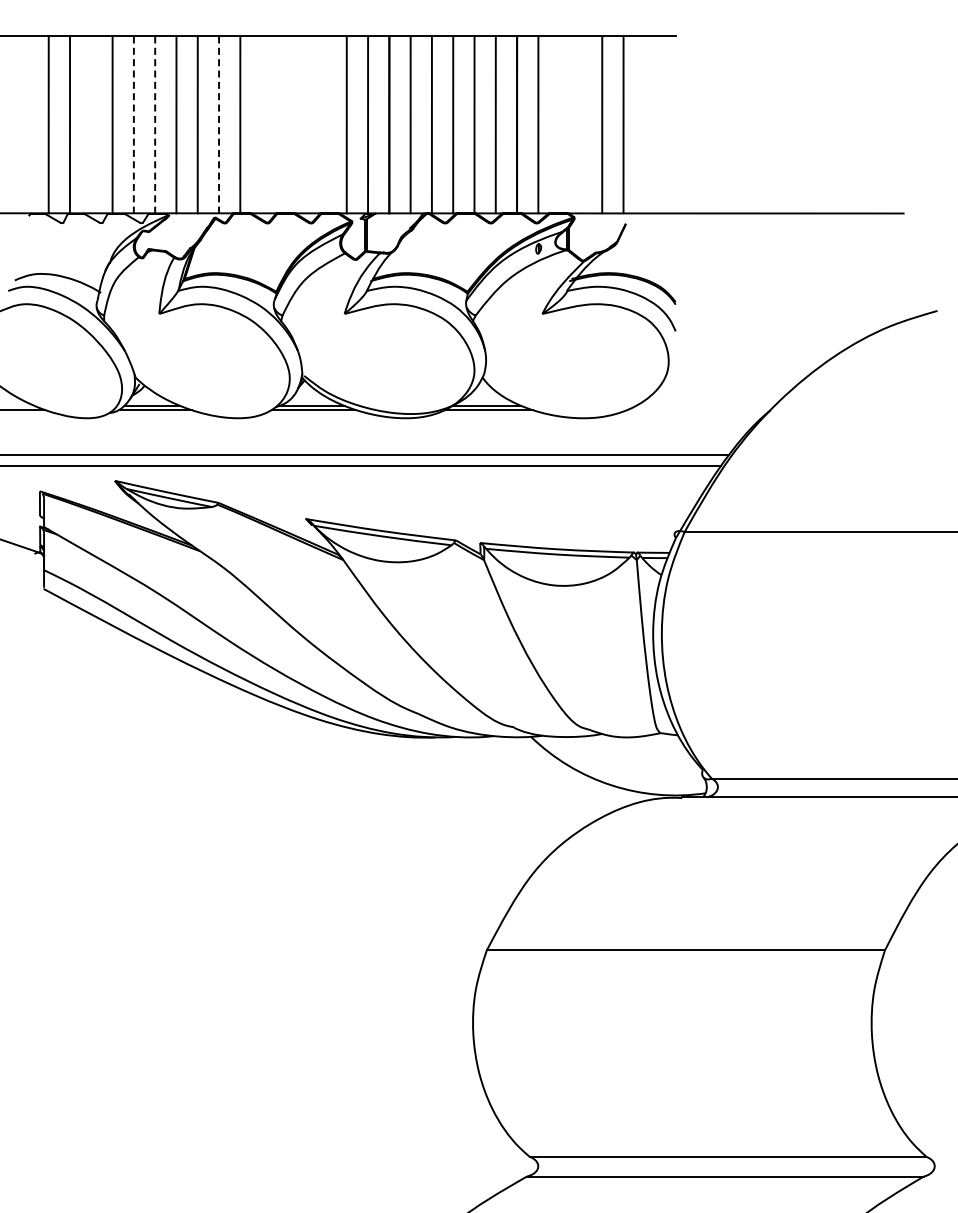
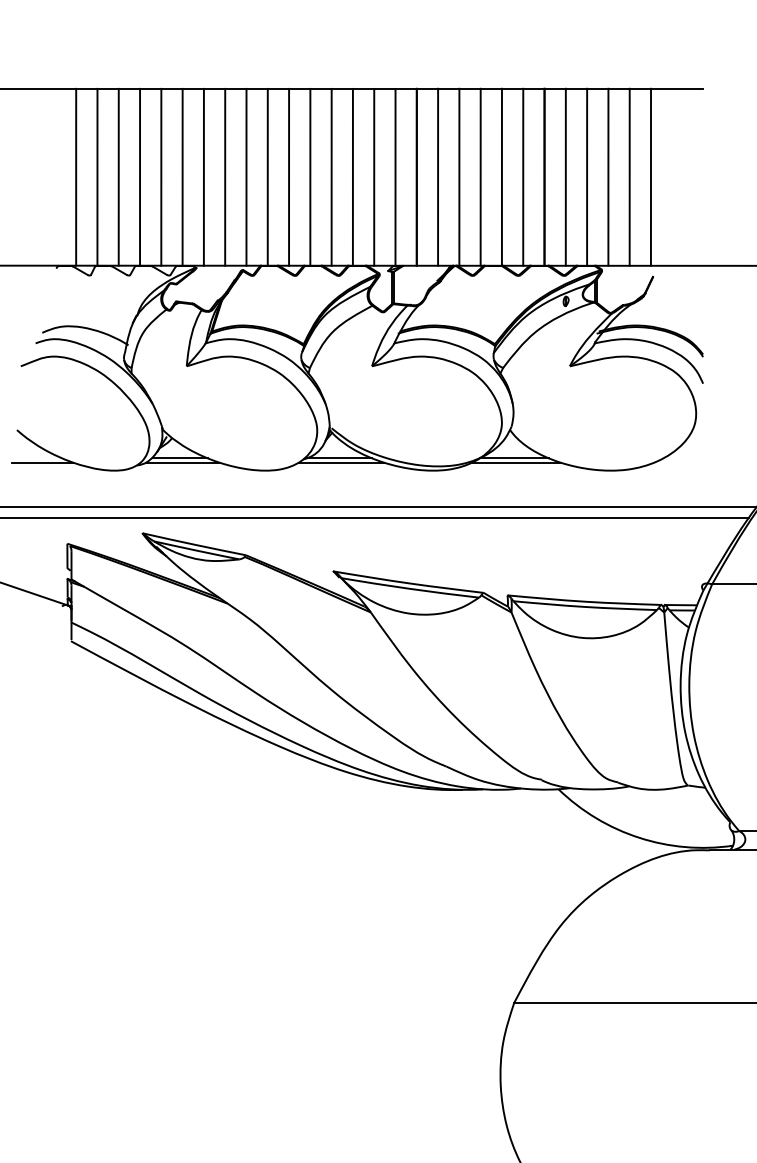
line: (91, 124) -> (118, 176), added
line: (261, 124) -> (288, 176), added
line: (282, 124) -> (309, 176), added
line: (304, 124) -> (331, 176), added
line: (325, 124) -> (352, 176), added
line: (559, 124) -> (586, 176), added
line: (580, 124) -> (607, 176), added
line: (133, 125) -> (160, 177), dashed -> solid
line: (155, 125) -> (182, 177), dashed -> solid
line: (219, 125) -> (246, 177), dashed -> solid

